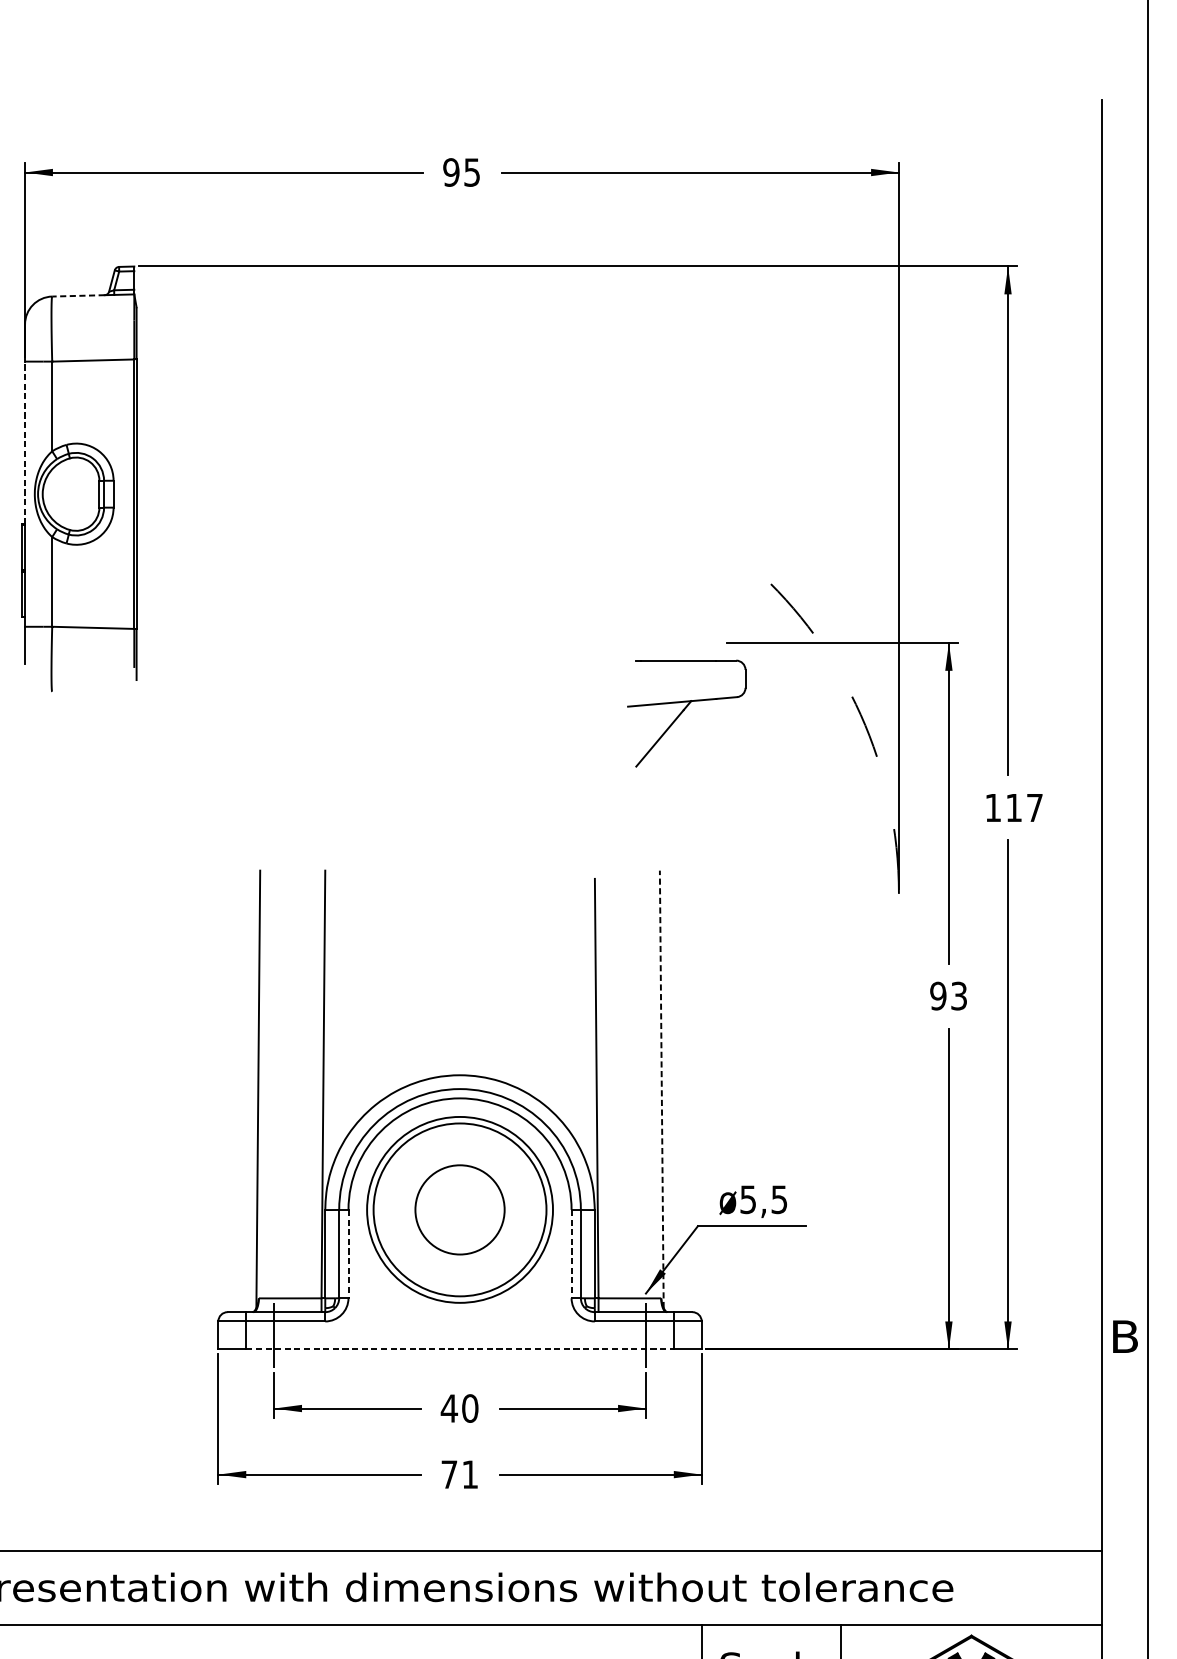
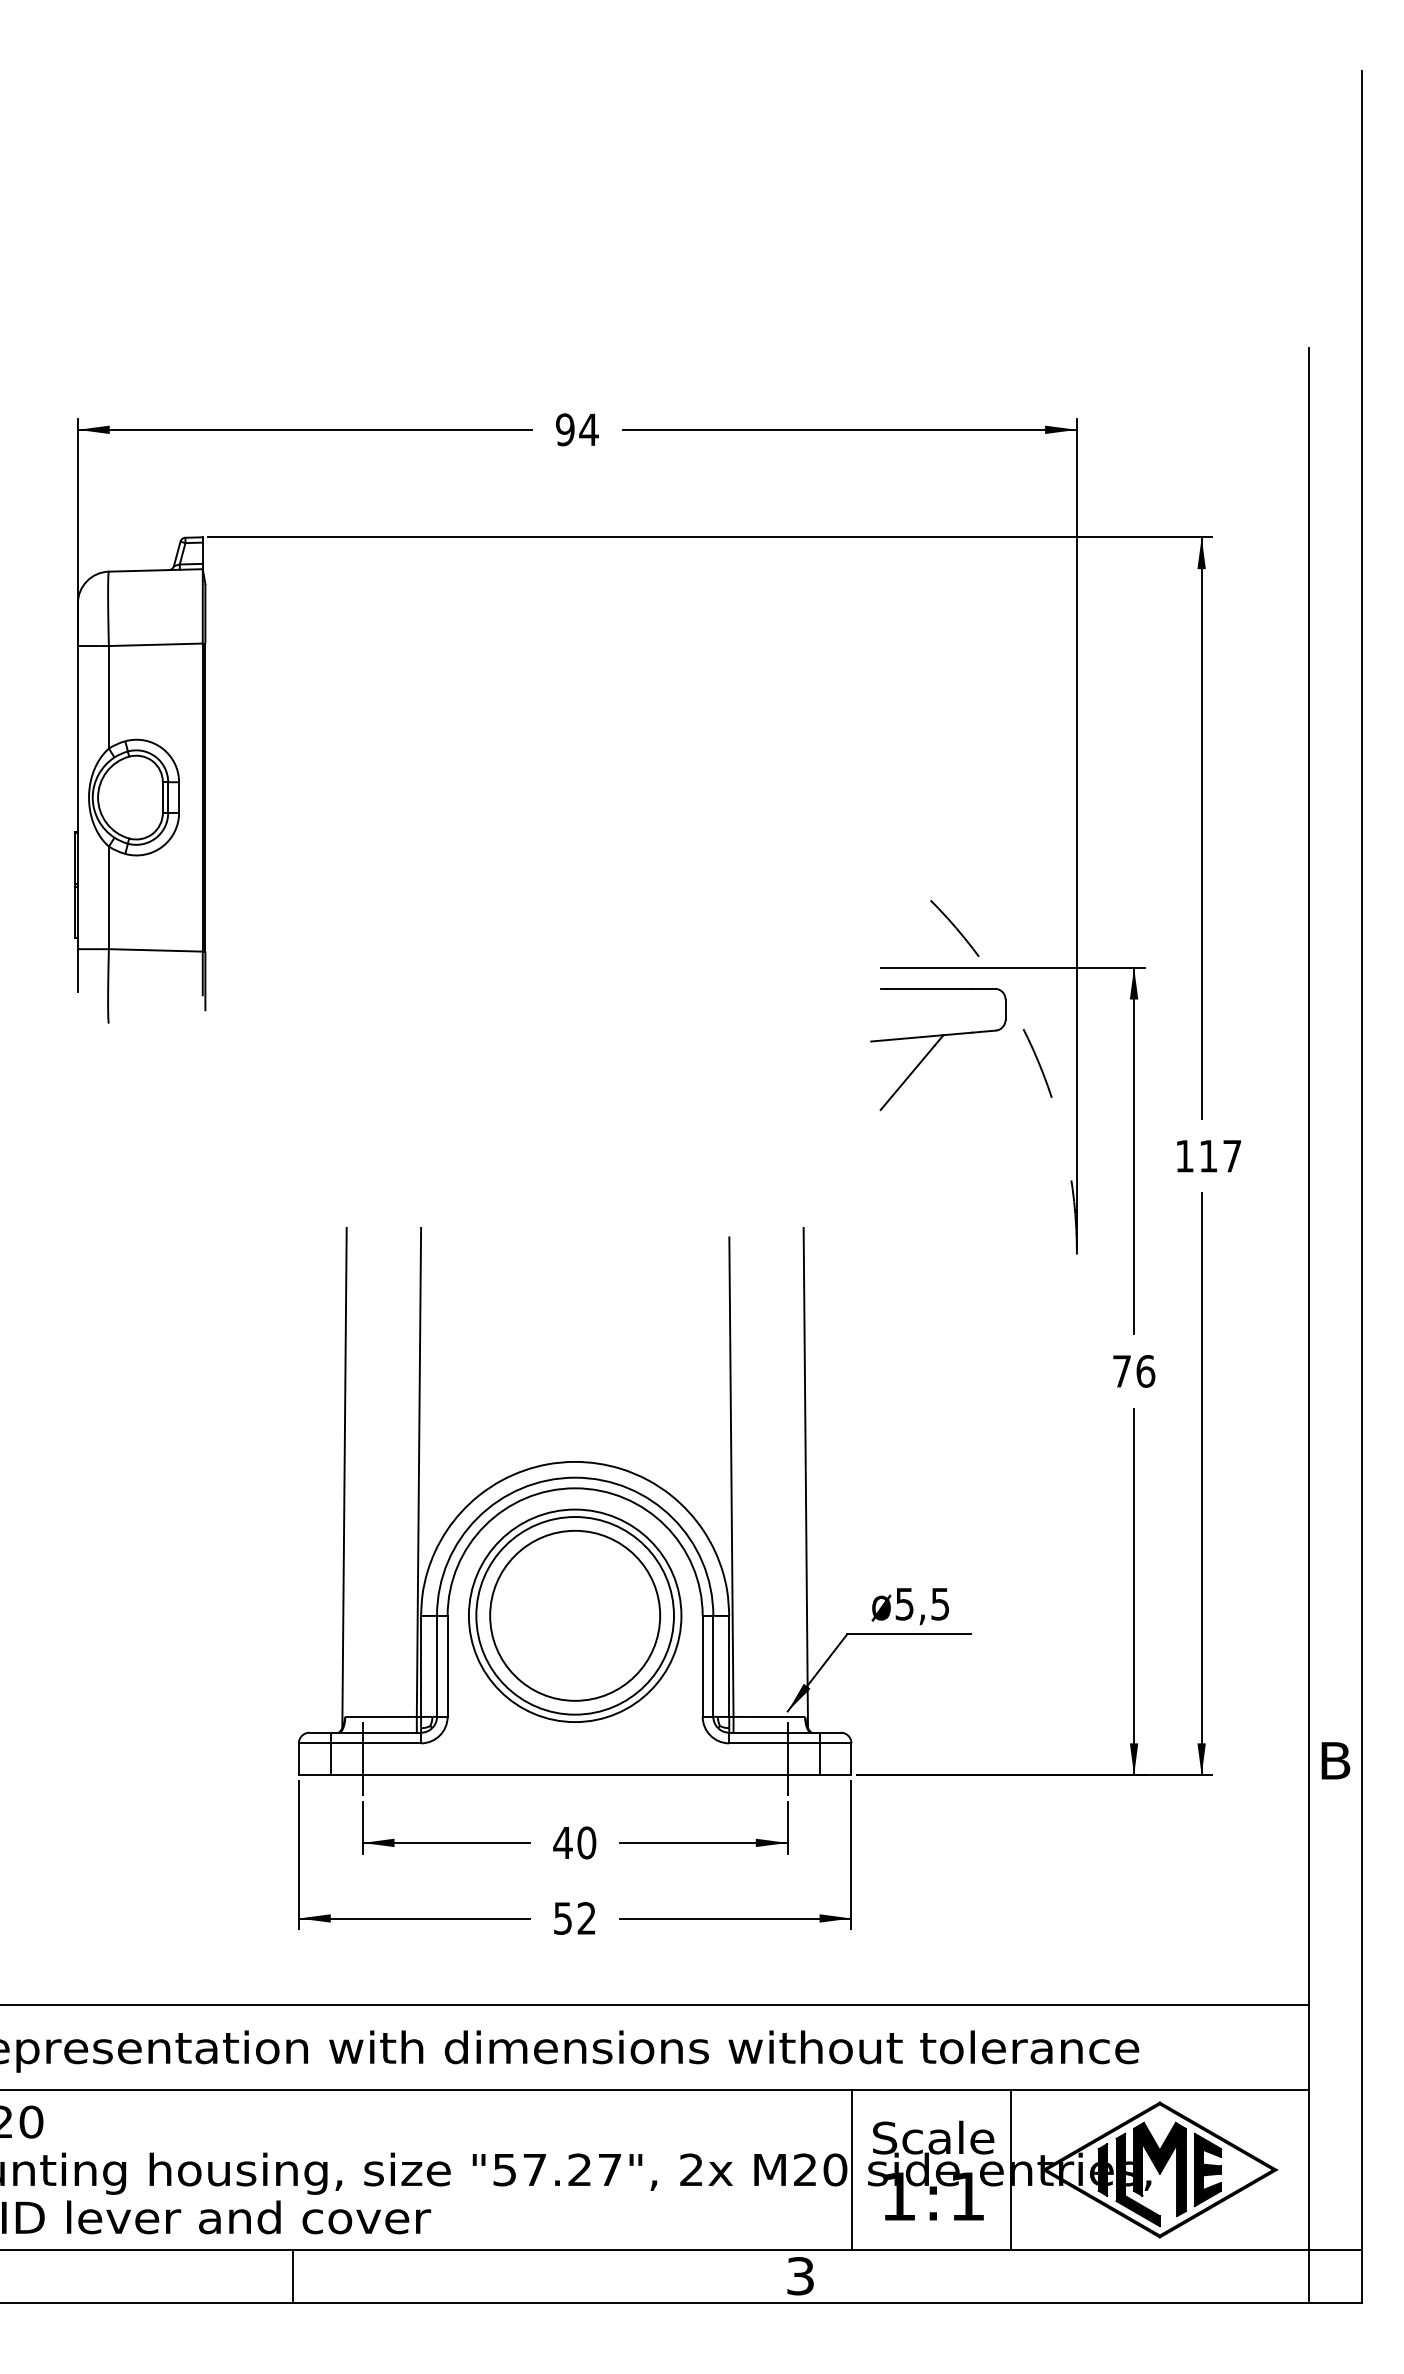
text: (471, 173) -> (588, 430), 95 -> 94
line: (78, 295) -> (138, 570), dashed -> solid
line: (24, 442) -> (77, 738), dashed -> solid
part: (686, 713) -> (938, 1049), moved
text: (948, 996) -> (1133, 1371), 93 -> 76
line: (661, 1088) -> (805, 1477), dashed -> solid
circle: (460, 1209) -> (575, 1615), size x1.67
line: (348, 1254) -> (447, 1666), dashed -> solid
line: (571, 1254) -> (702, 1666), dashed -> solid
line: (460, 1349) -> (575, 1775), dashed -> solid
text: (459, 1474) -> (574, 1918), 71 -> 52

